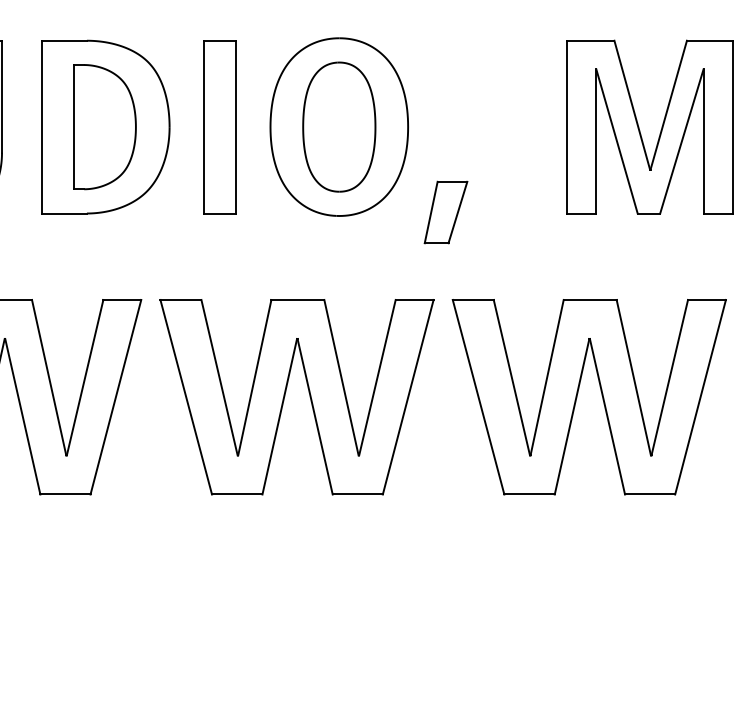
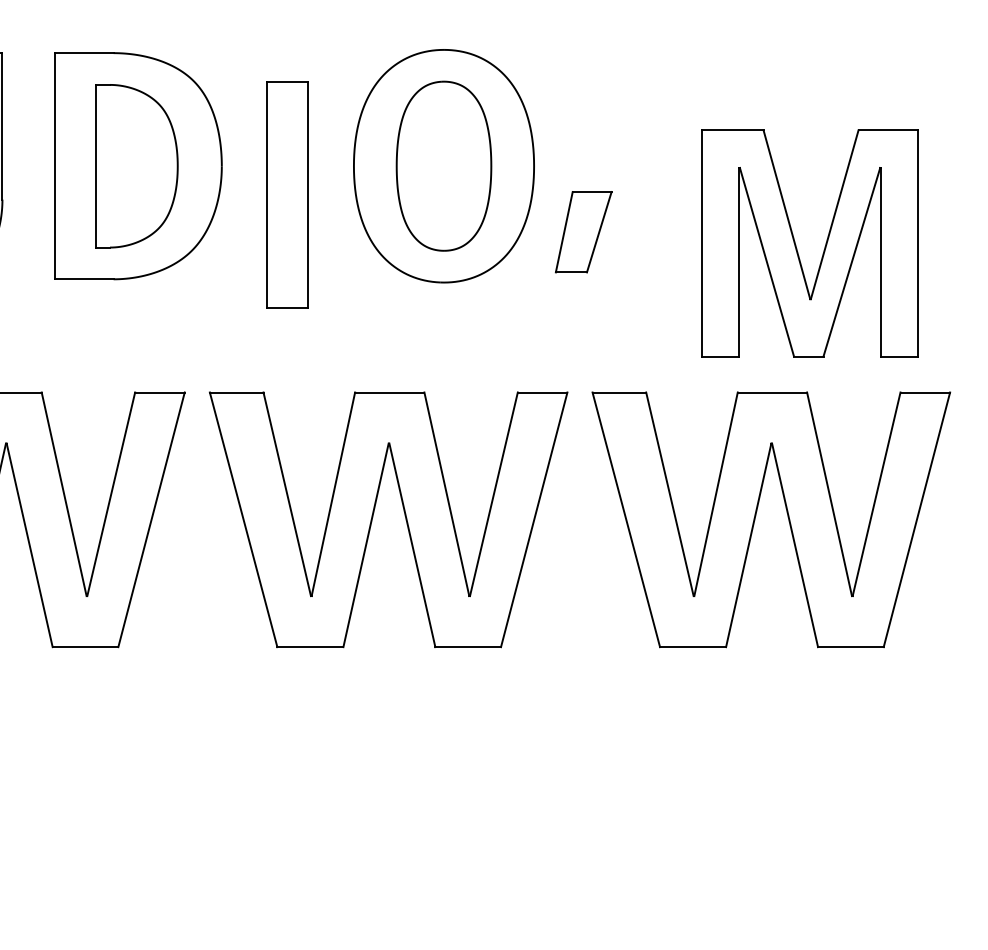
part: (219, 127) -> (287, 195), moved
part: (640, 130) -> (797, 247), moved
part: (445, 212) -> (583, 232), moved

